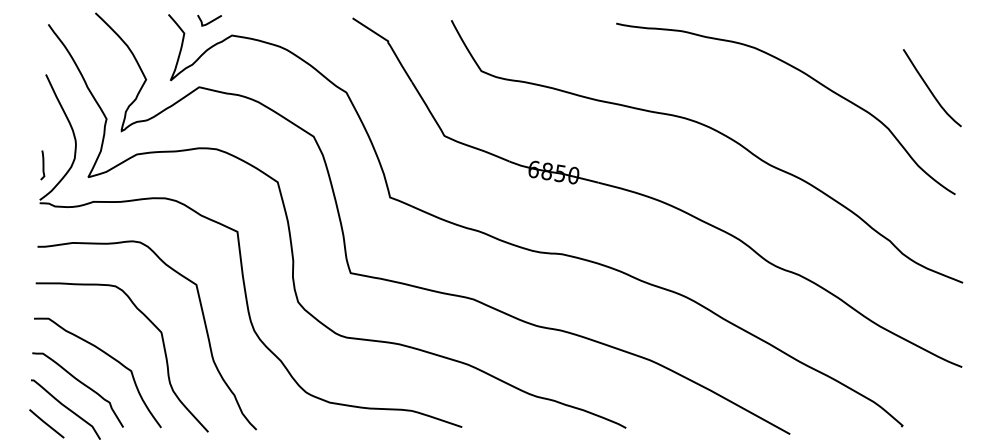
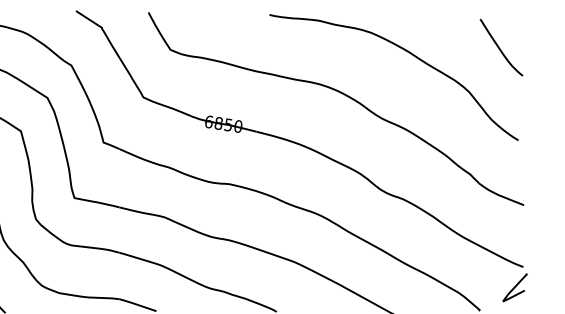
curve: (930, 89) -> (500, 48), moved
curve: (950, 394) -> (514, 287), added

